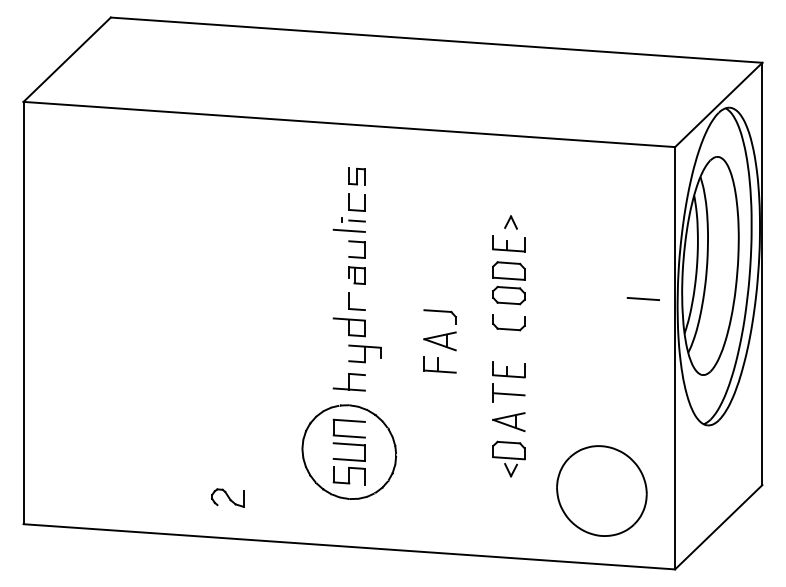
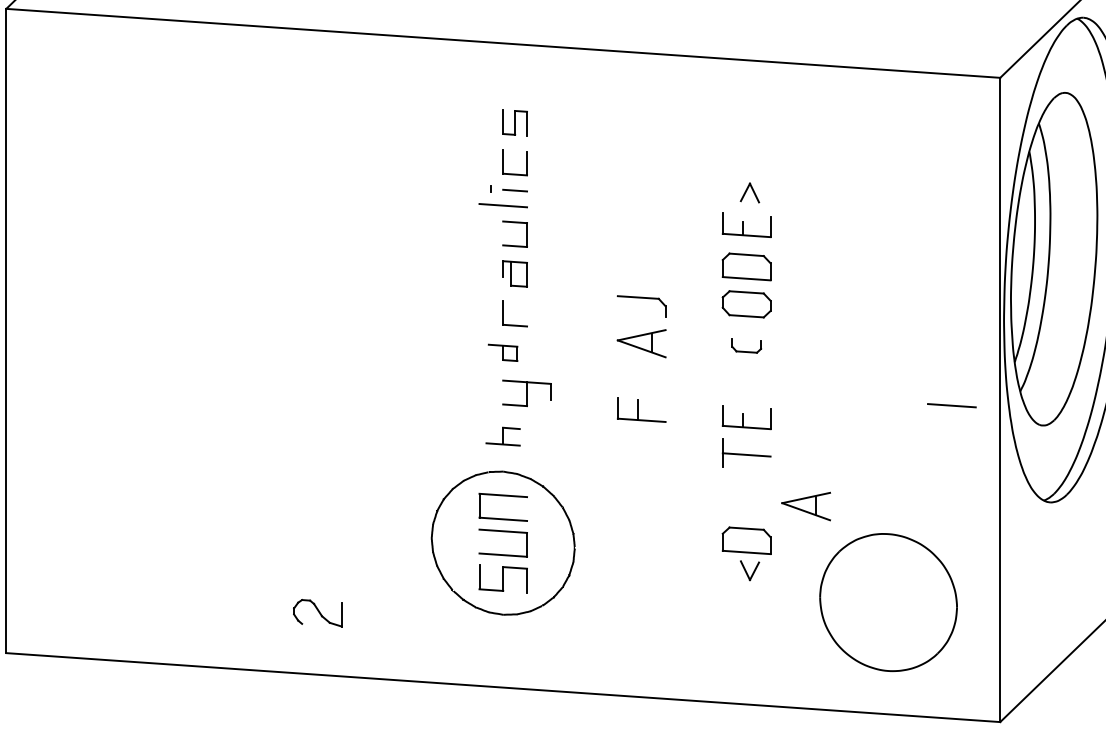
line: (642, 298) -> (950, 404), moved
part: (508, 322) -> (746, 345), size x0.6
part: (348, 327) -> (502, 353), size x0.6
part: (439, 330) -> (640, 327), moved
part: (348, 382) -> (502, 436), size x0.7
part: (508, 422) -> (805, 507), moved

